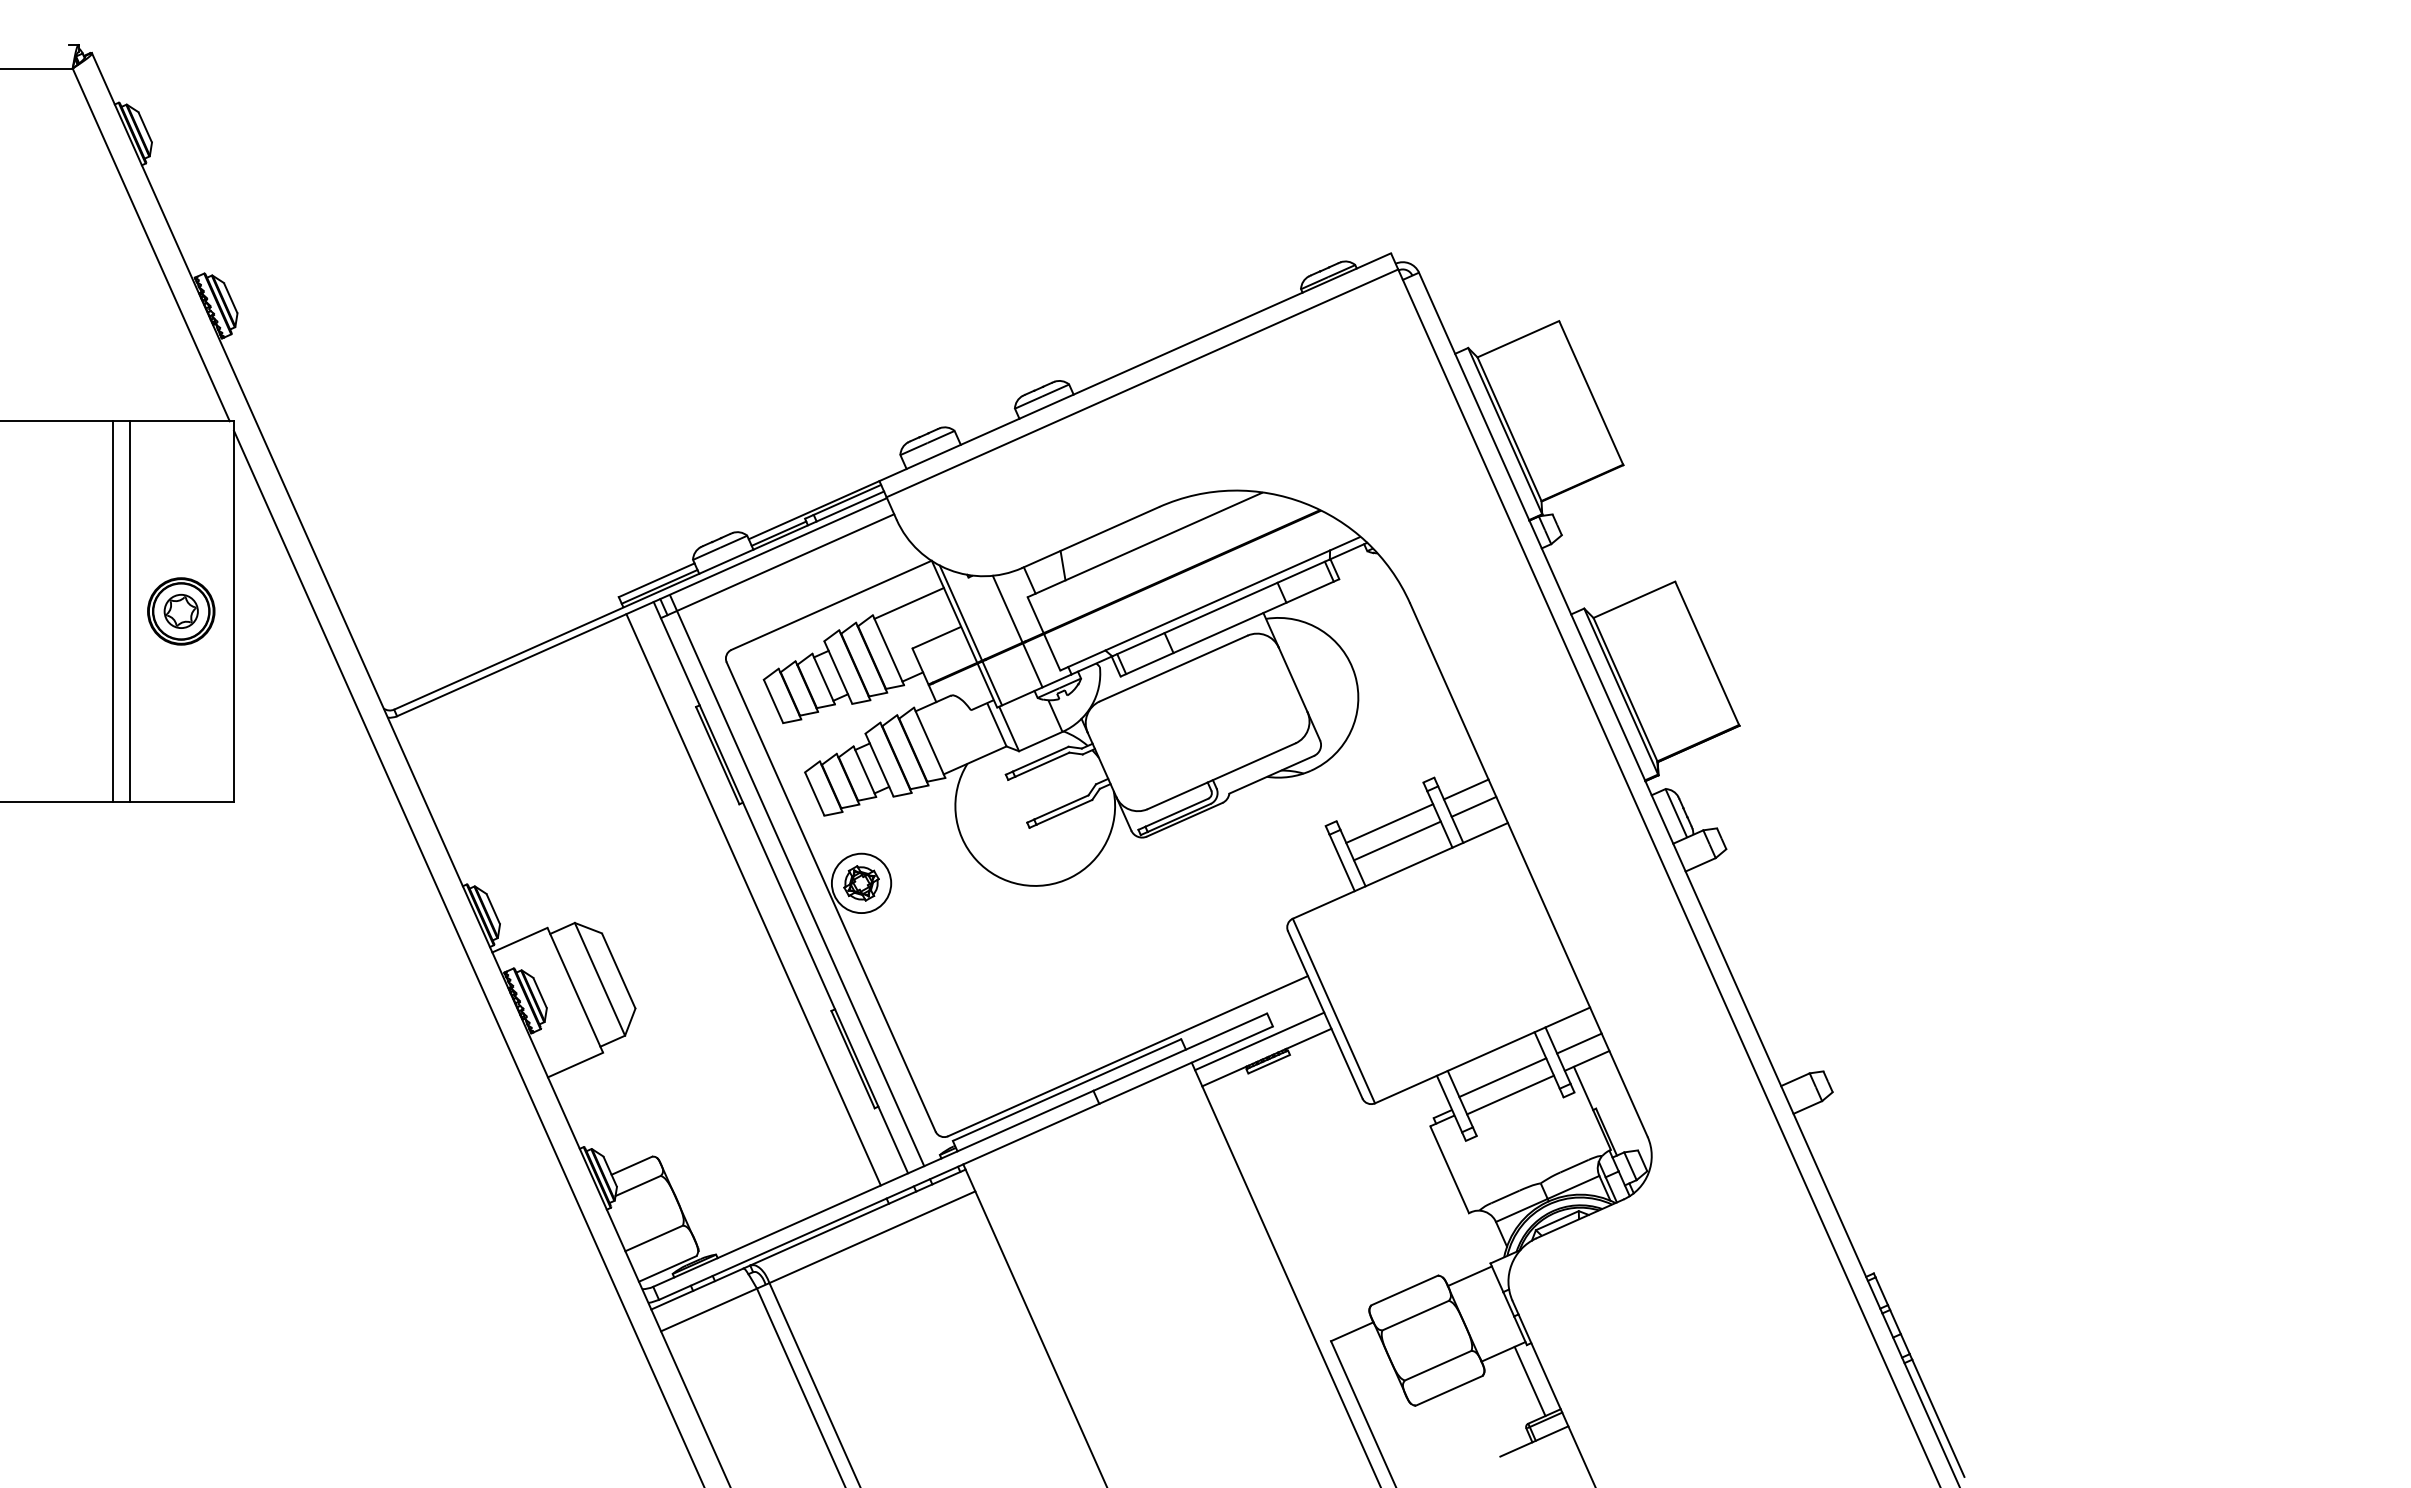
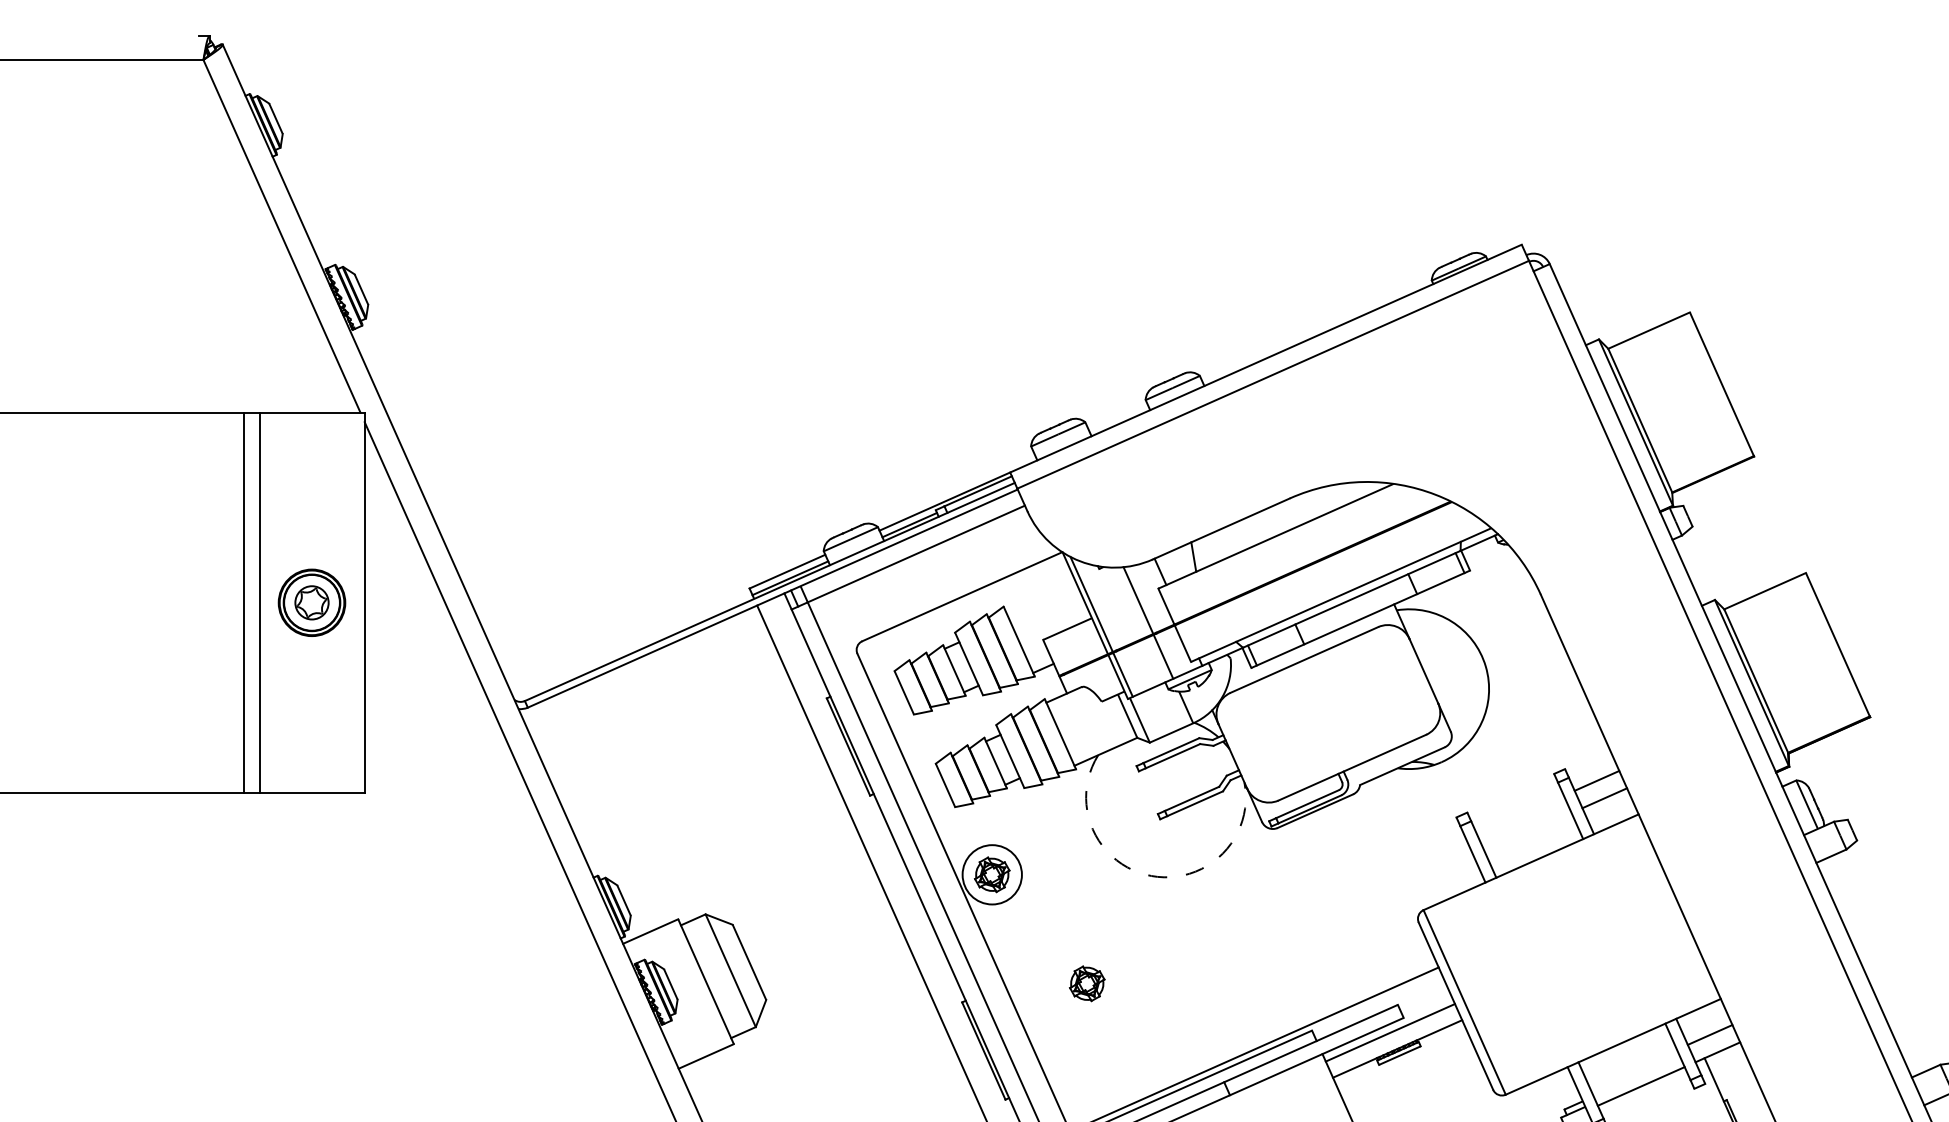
line: (908, 603) -> (1039, 594), removed
line: (1389, 823) -> (1520, 814), removed
line: (1397, 840) -> (1528, 831), removed
arc: (1020, 884) -> (1151, 875), solid -> dashed
part: (956, 992) -> (1087, 983), added
line: (1502, 1077) -> (1633, 1068), removed

